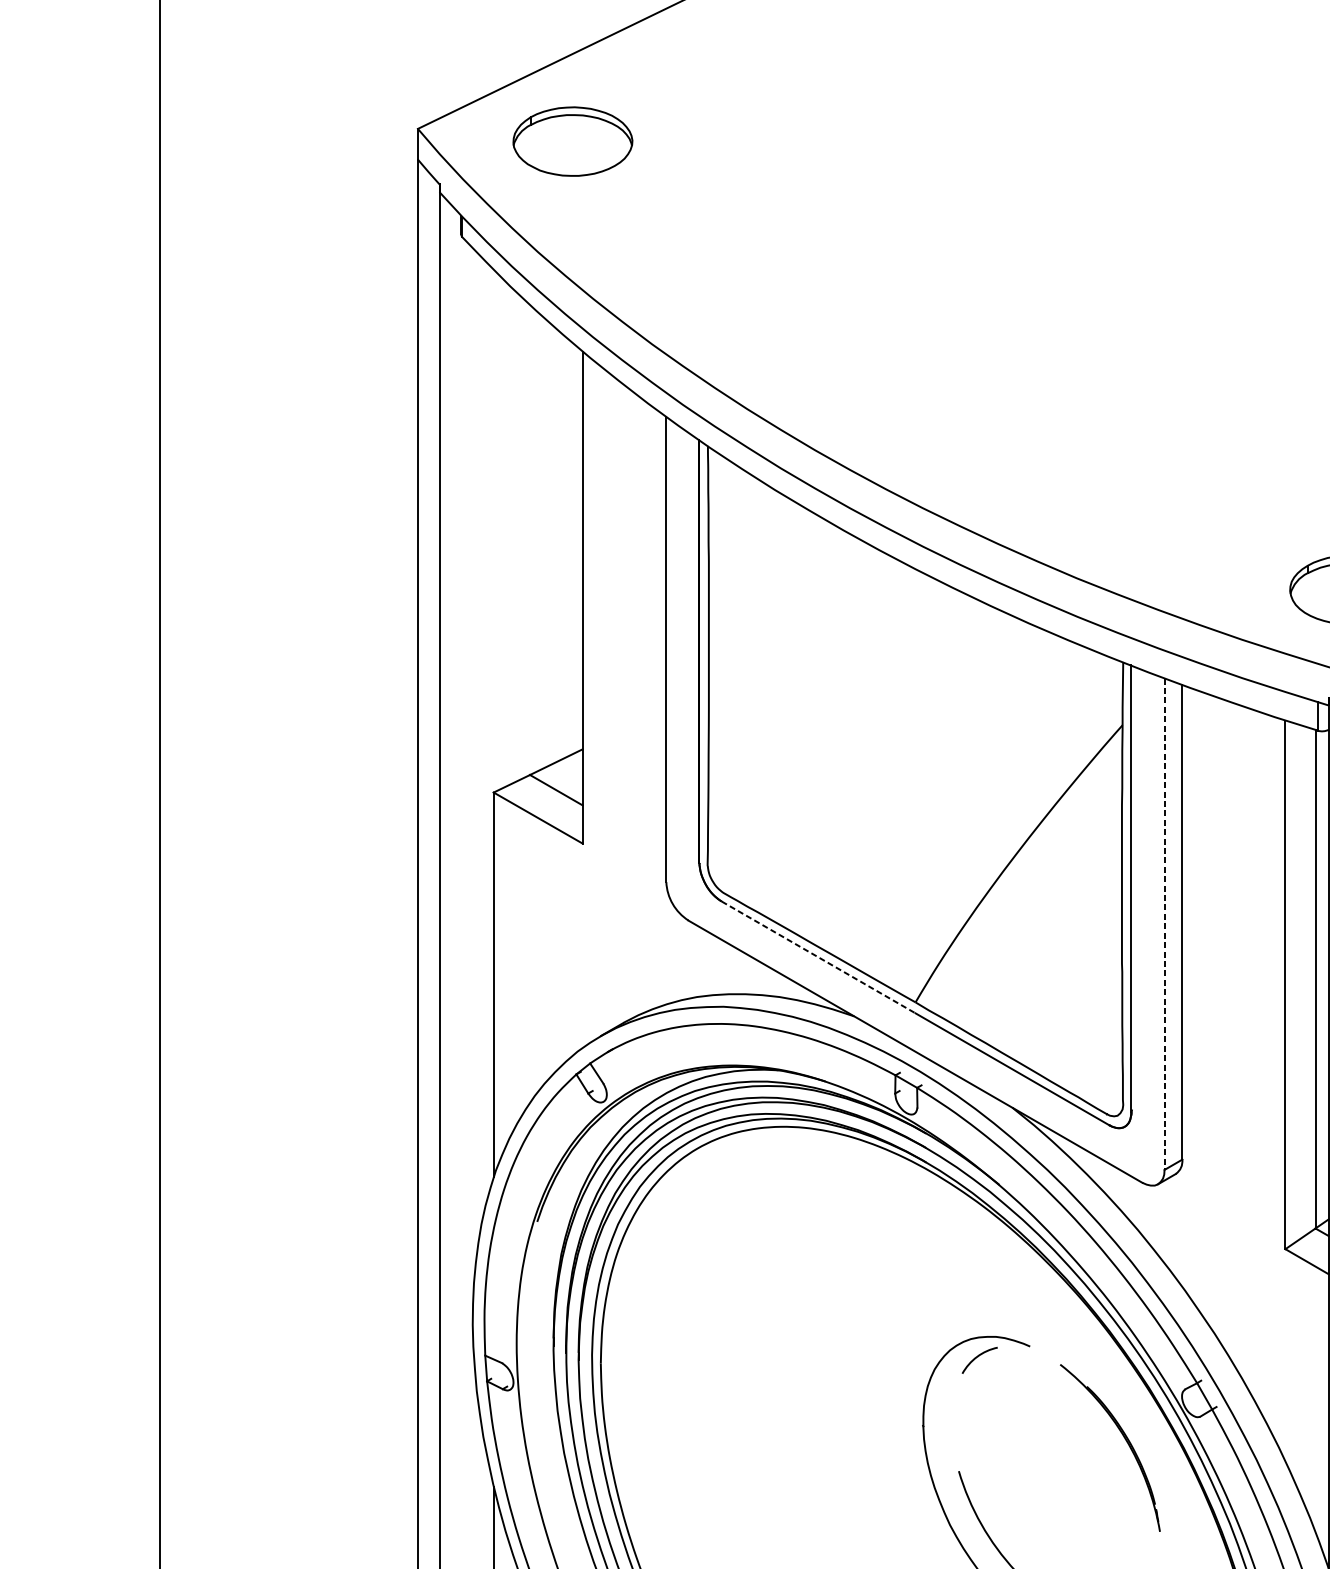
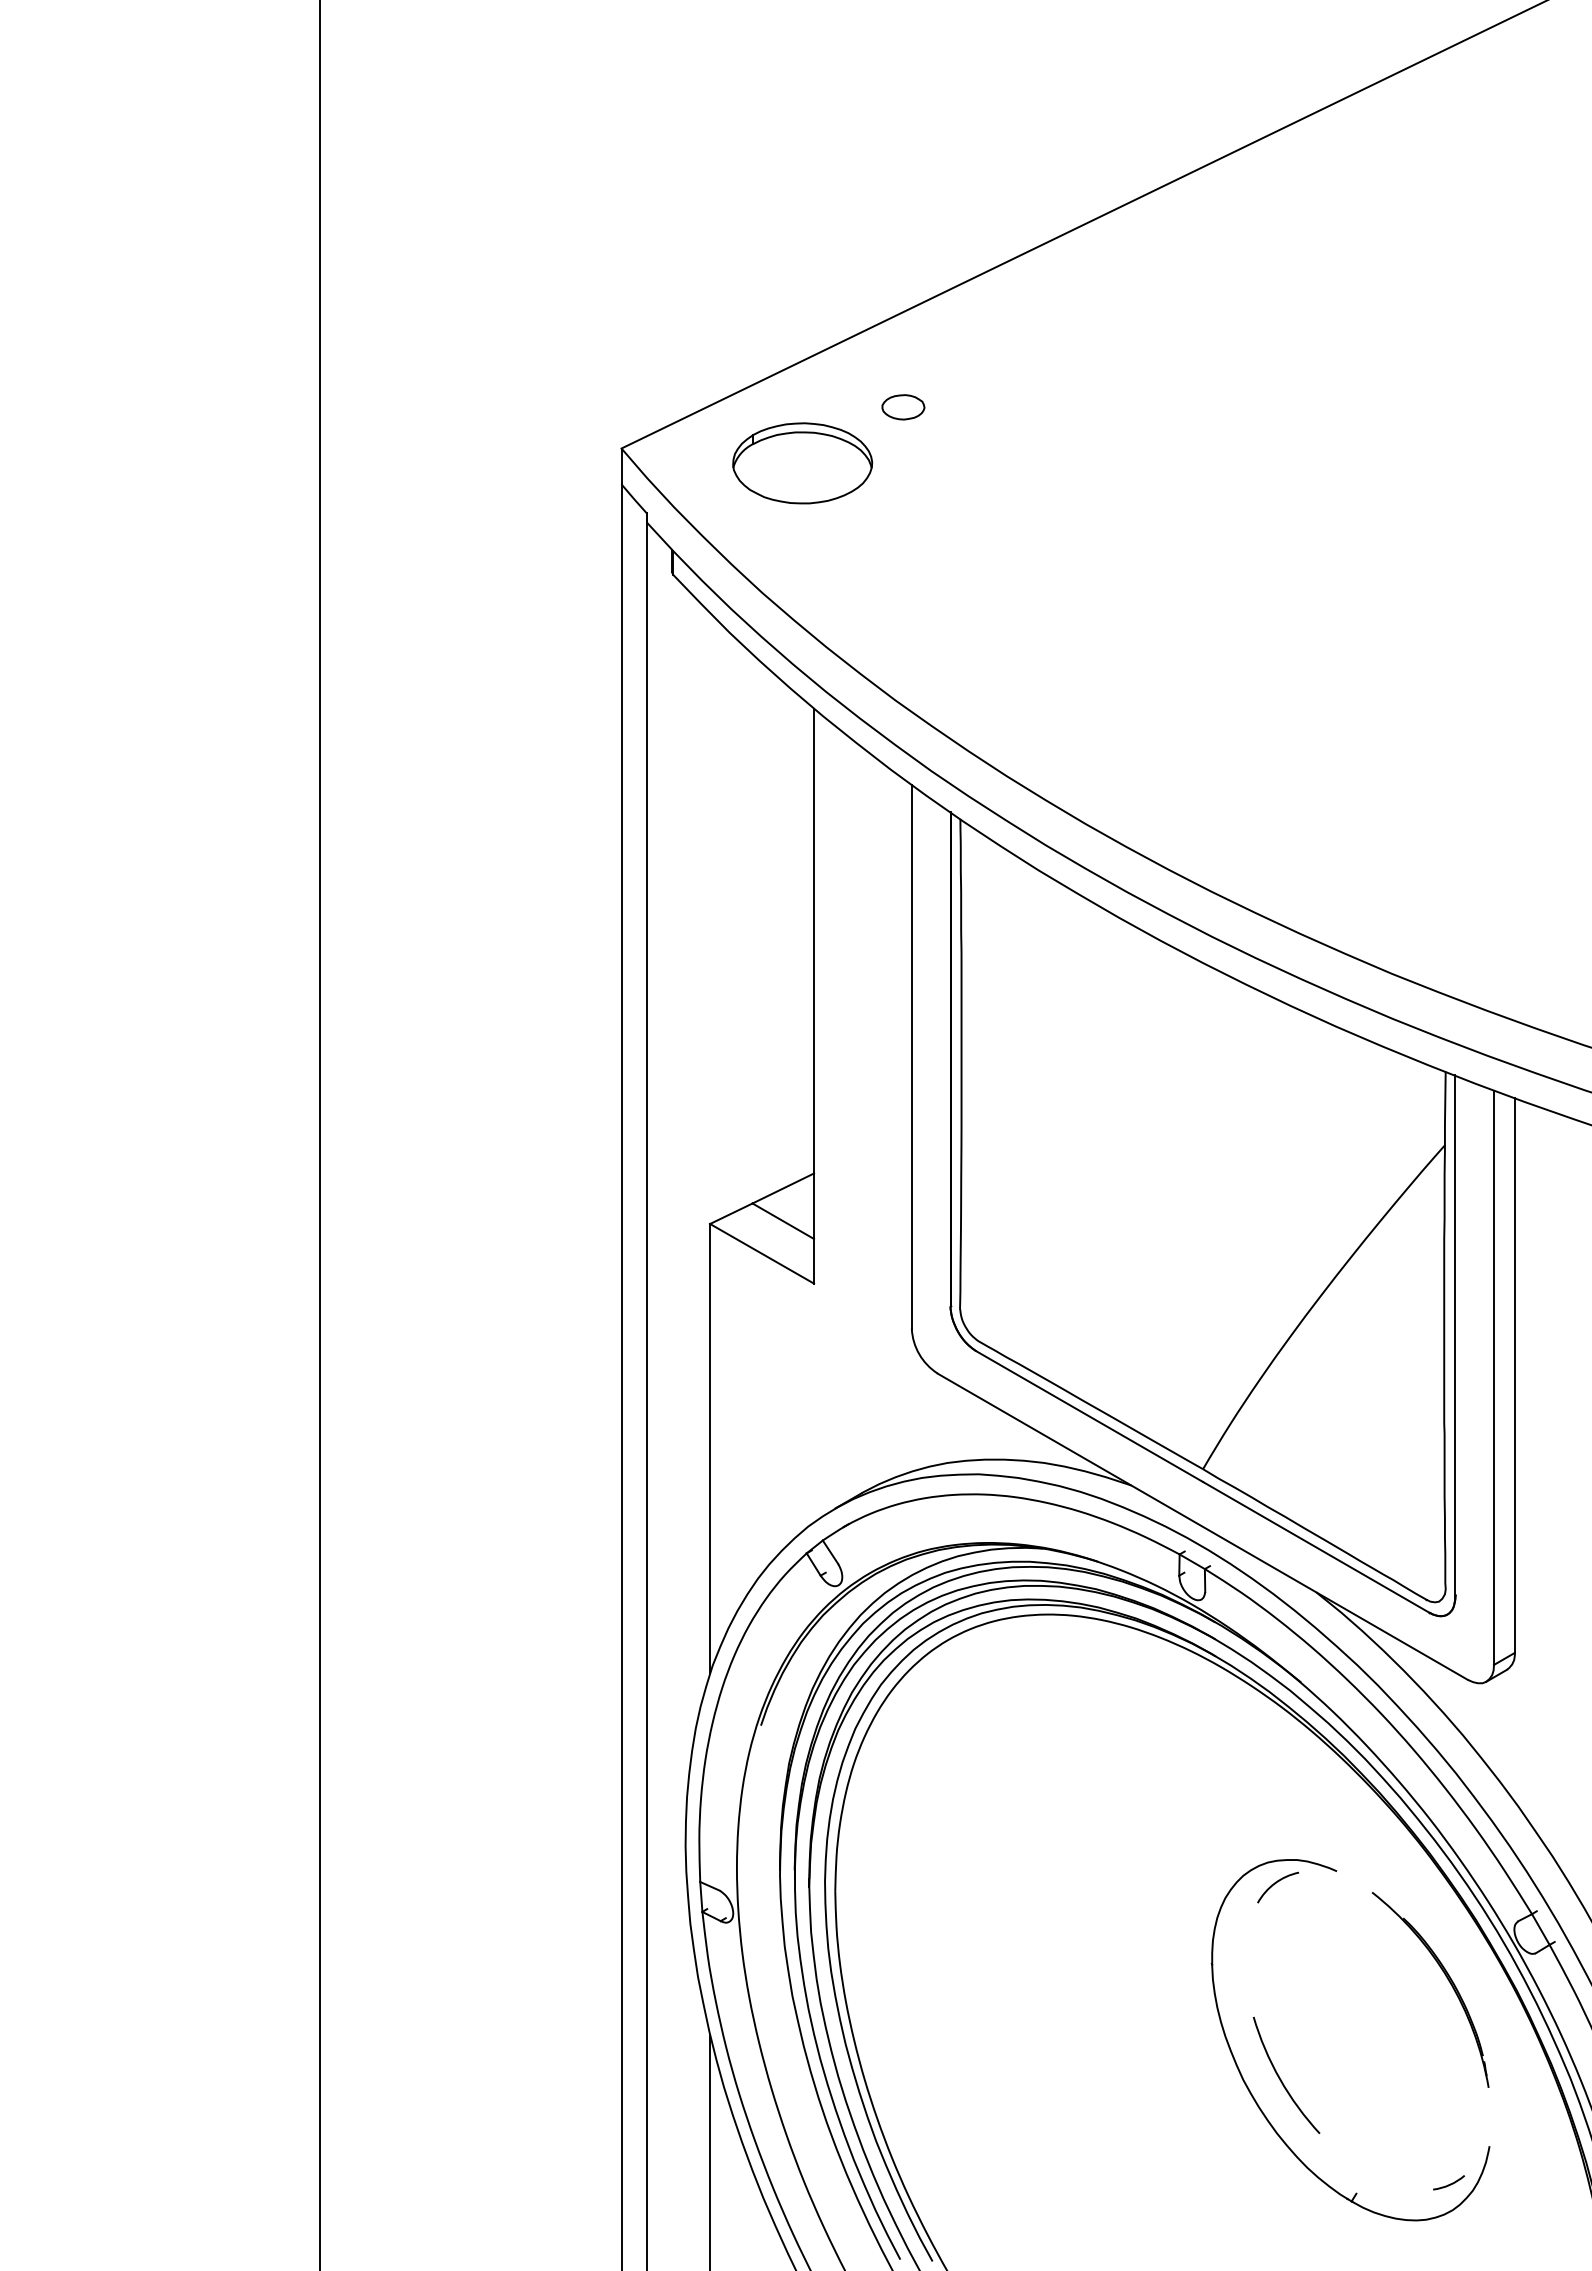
part: (659, 93) -> (903, 407), added
line: (1164, 924) -> (1493, 1378), dashed -> solid
line: (818, 957) -> (1089, 1416), dashed -> solid

